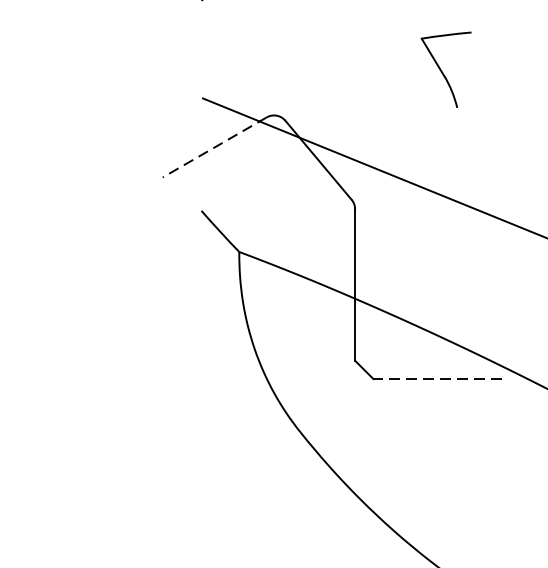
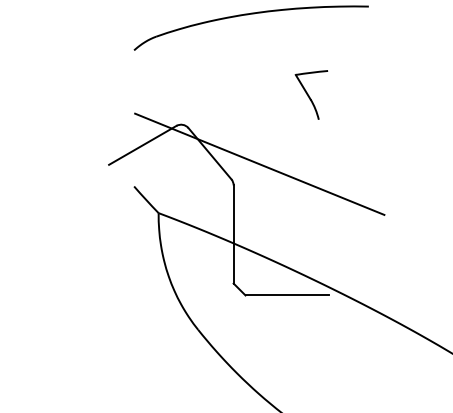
part: (445, 68) -> (311, 94), moved
line: (214, 147) -> (142, 145), dashed -> solid
line: (438, 379) -> (287, 295), dashed -> solid

